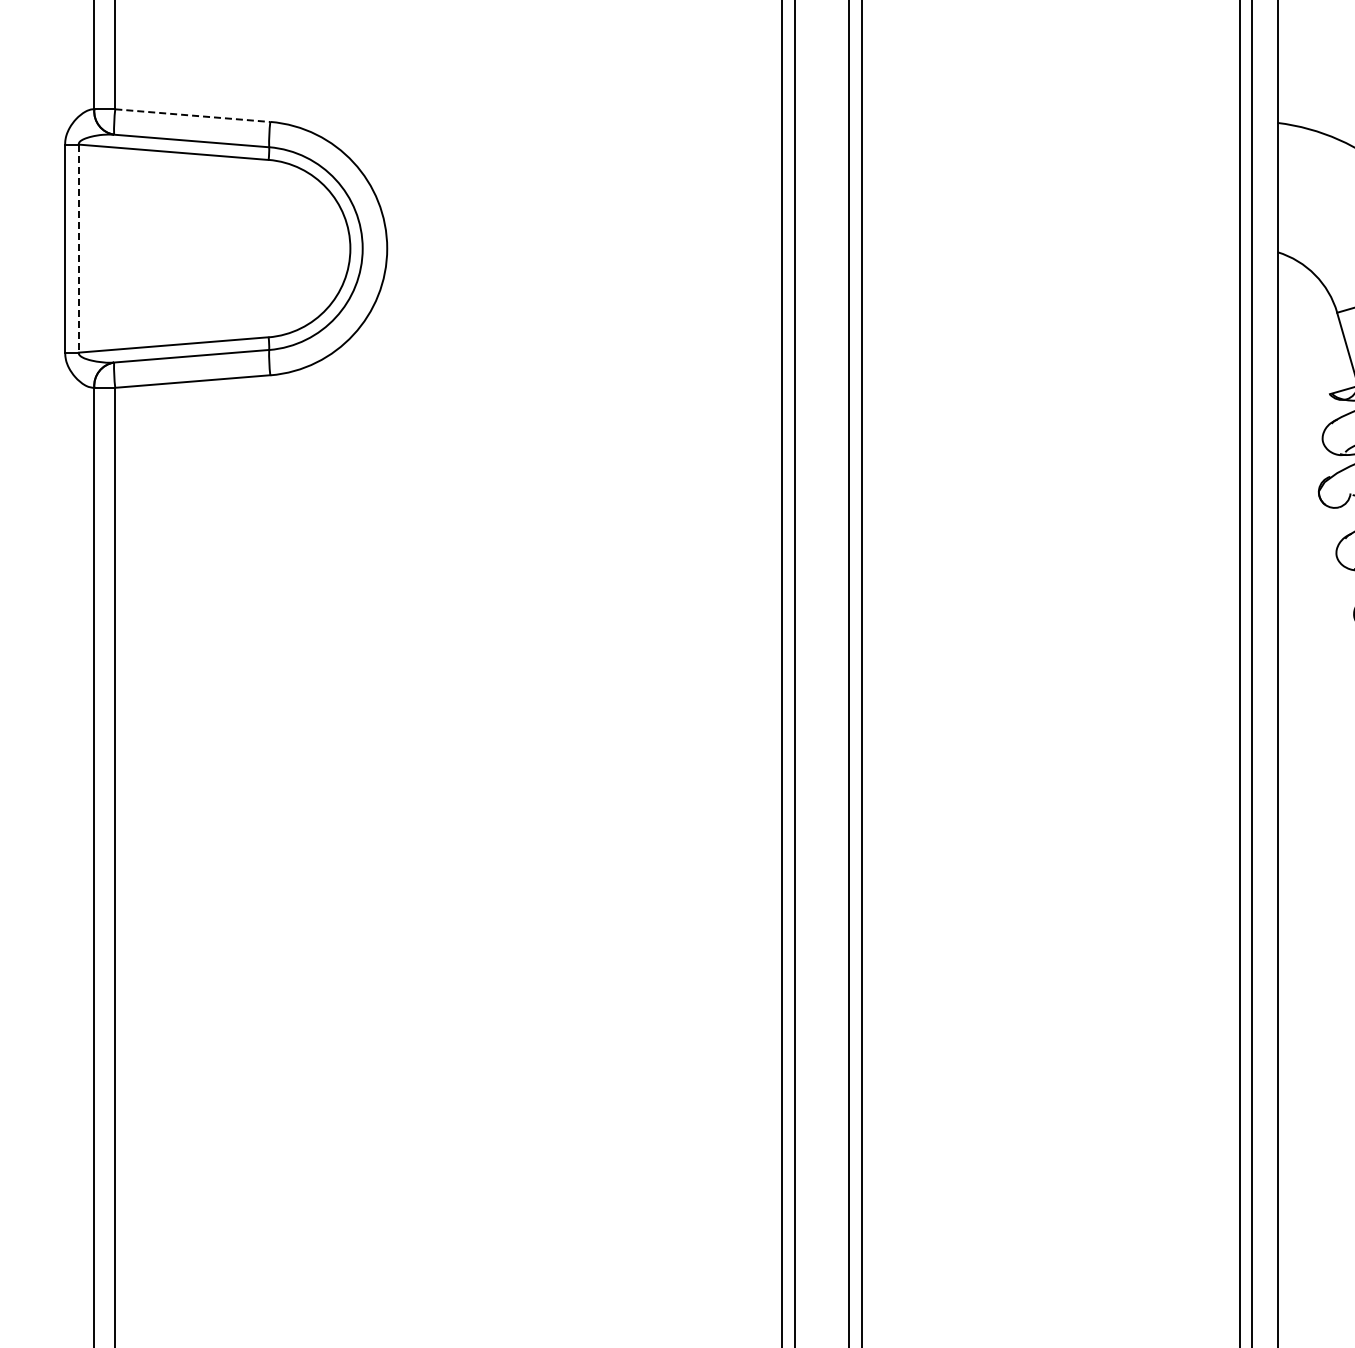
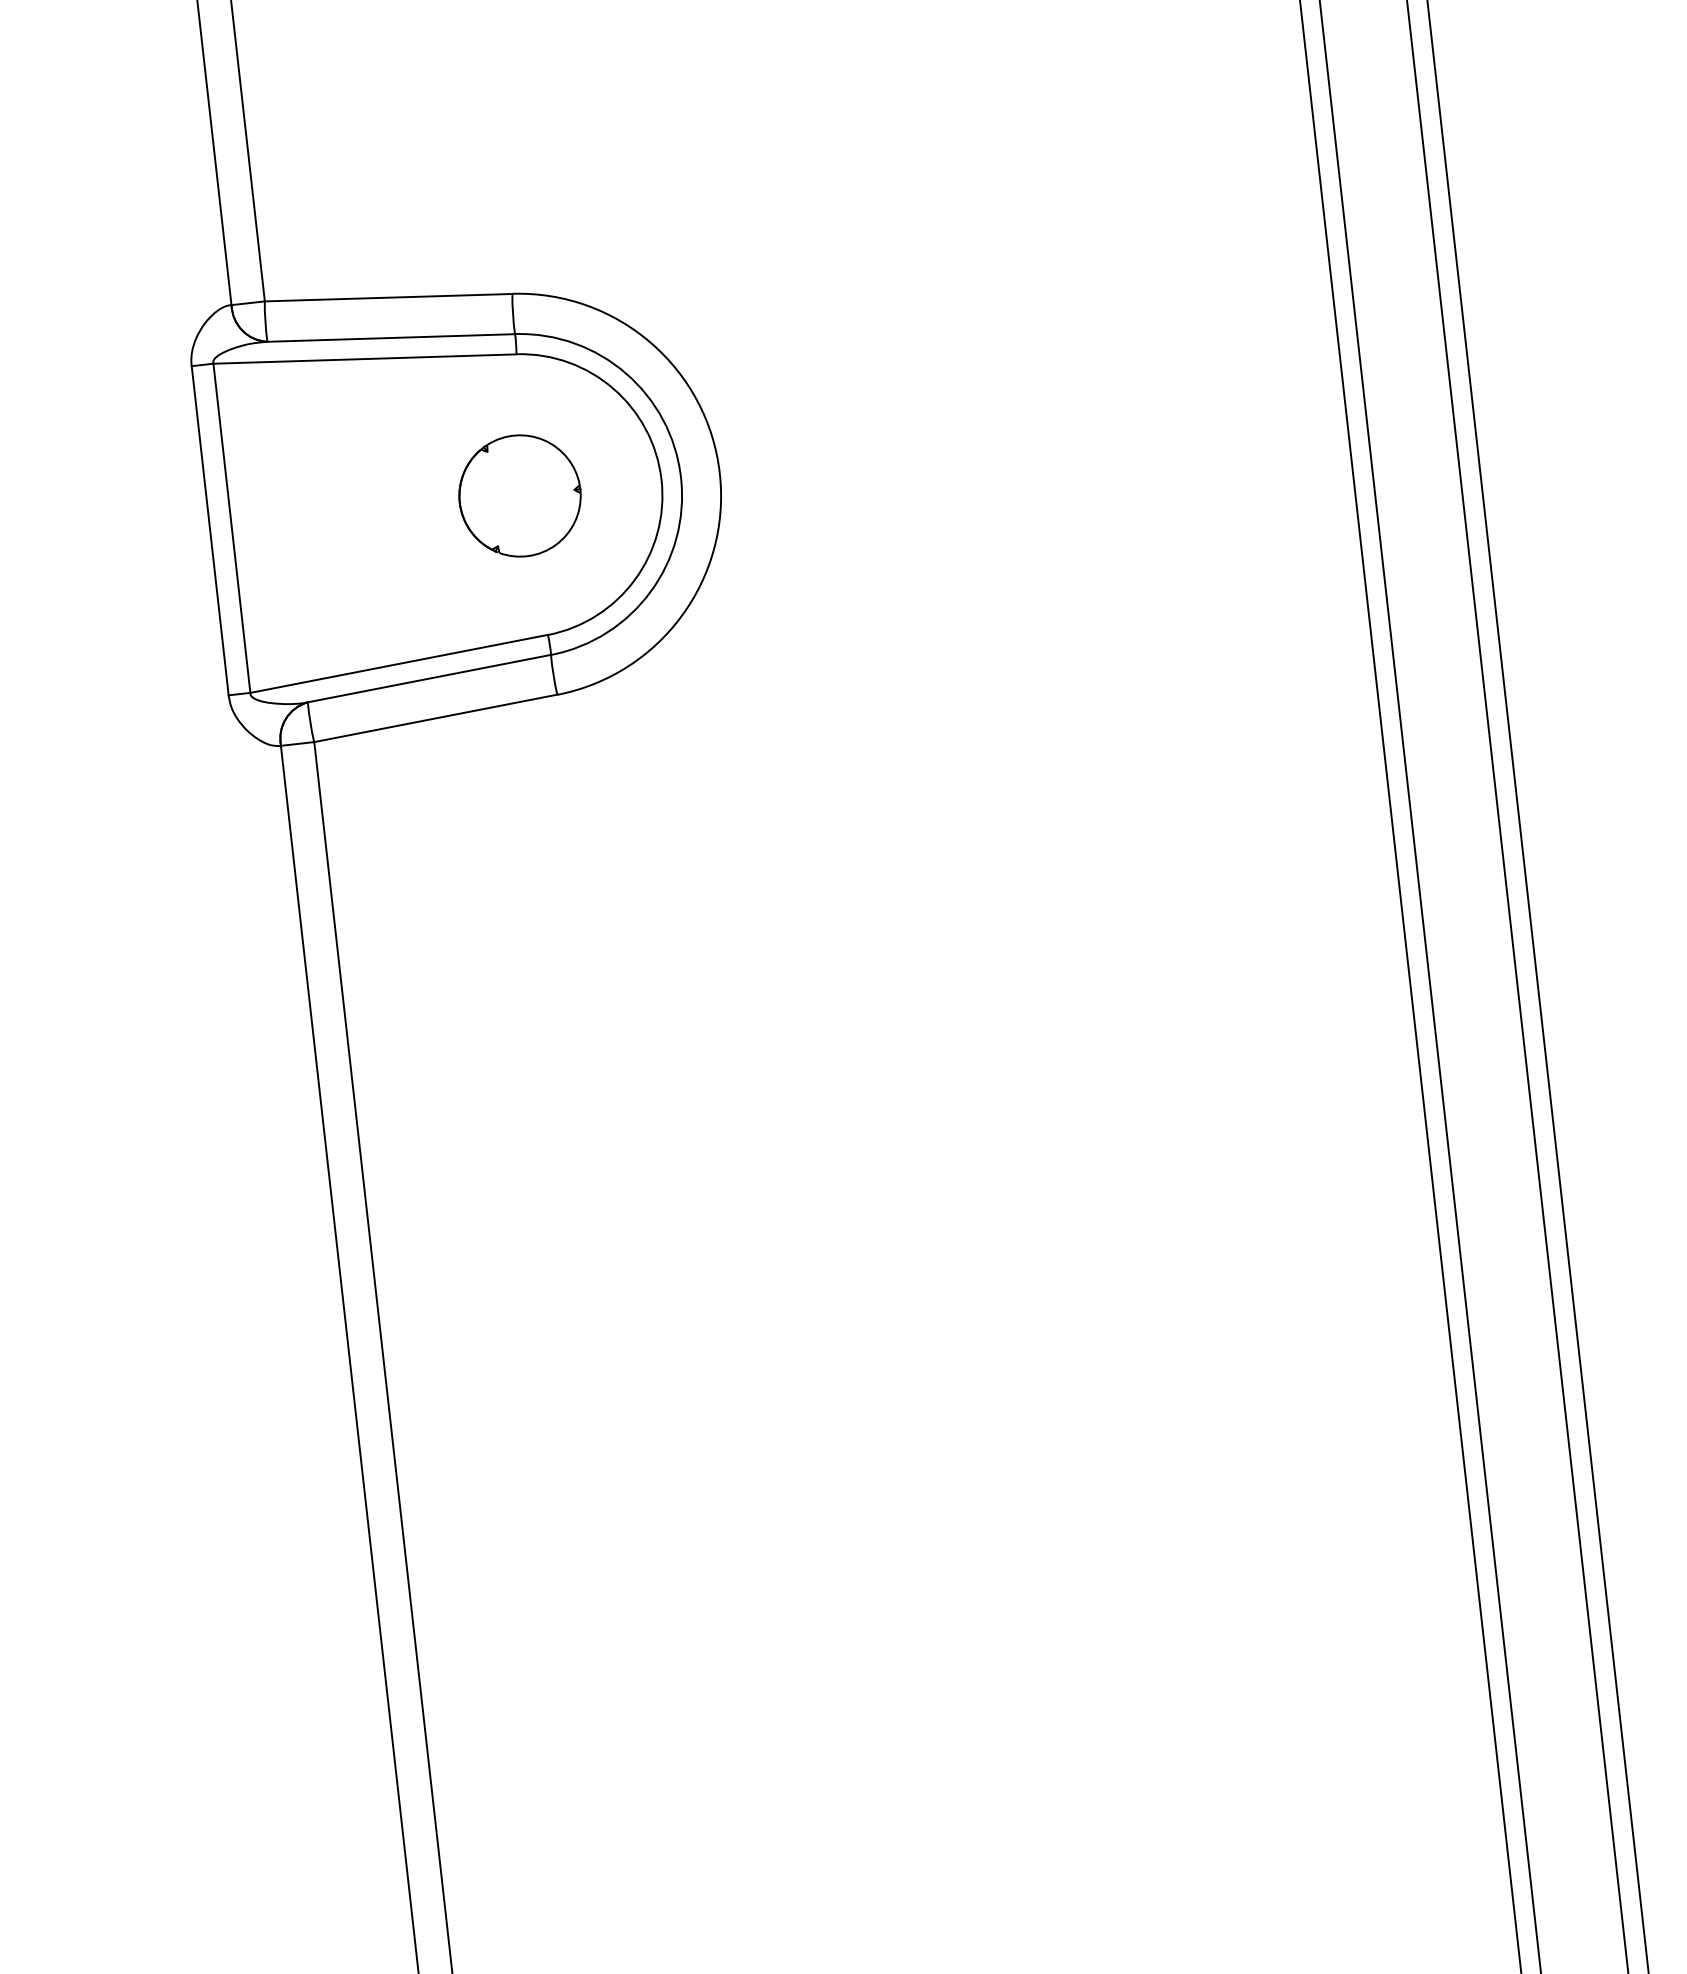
line: (192, 115) -> (388, 297), dashed -> solid
part: (260, 248) -> (519, 495), added
line: (78, 249) -> (231, 529), dashed -> solid

